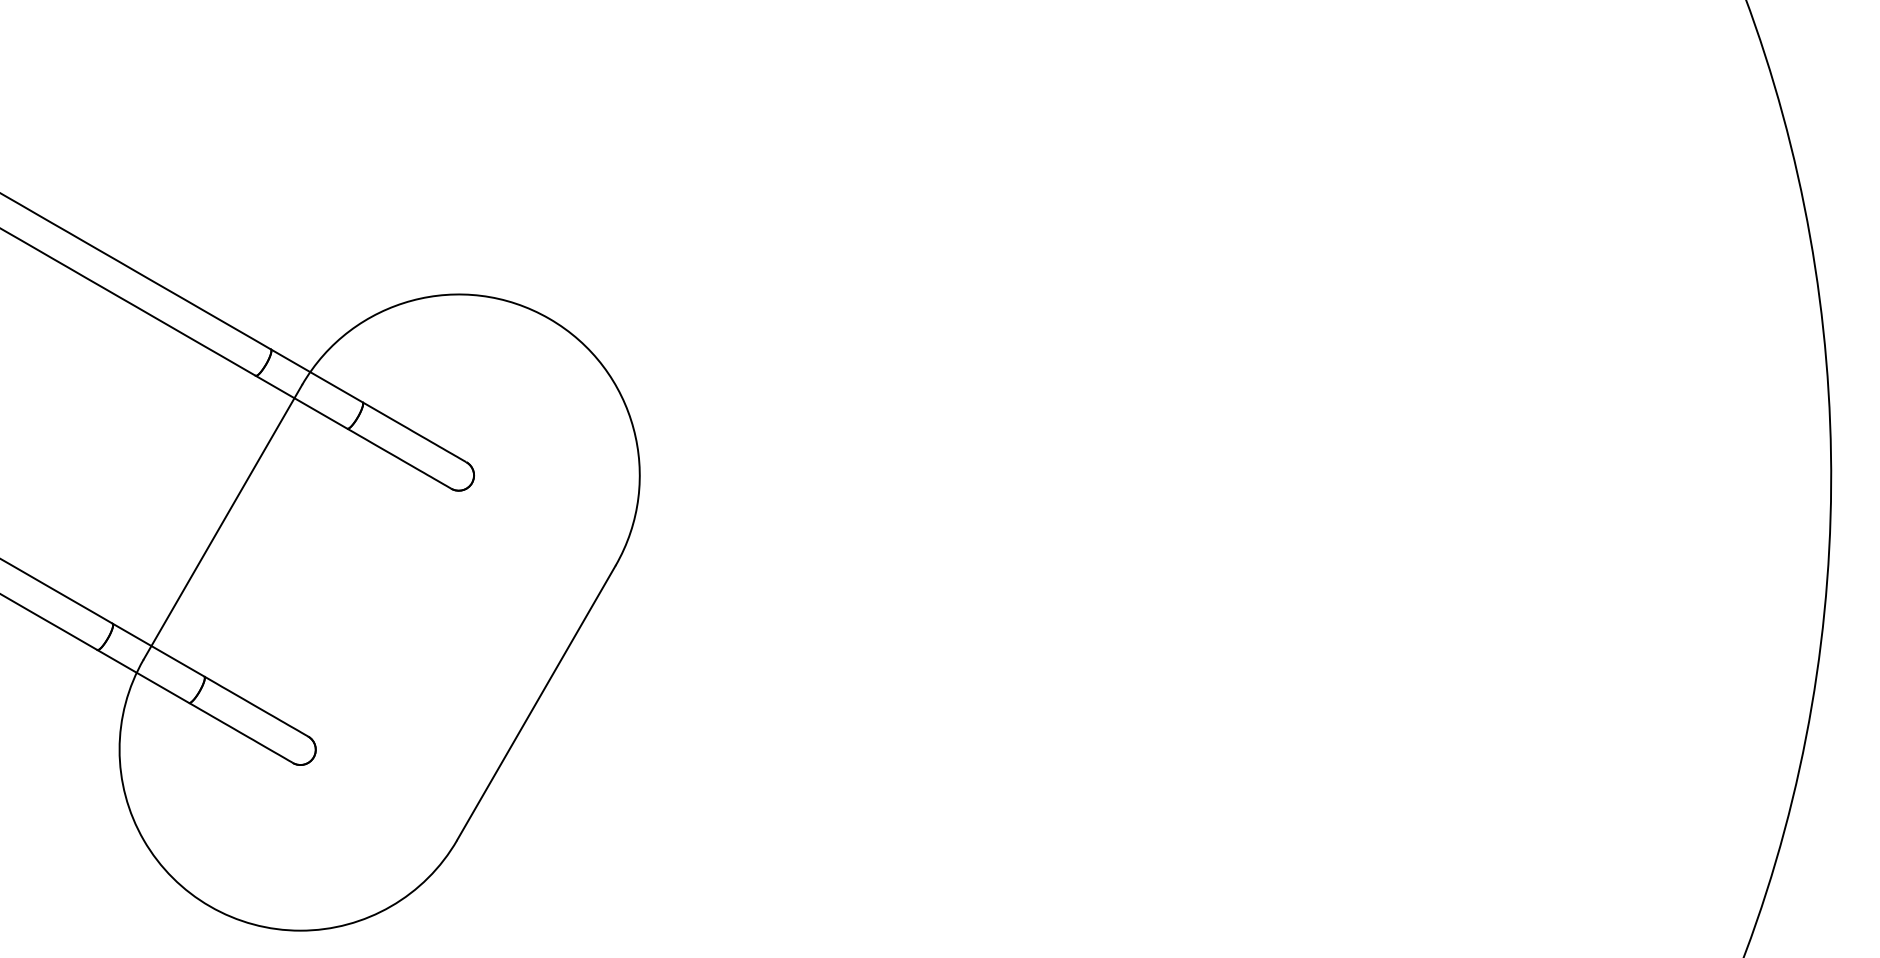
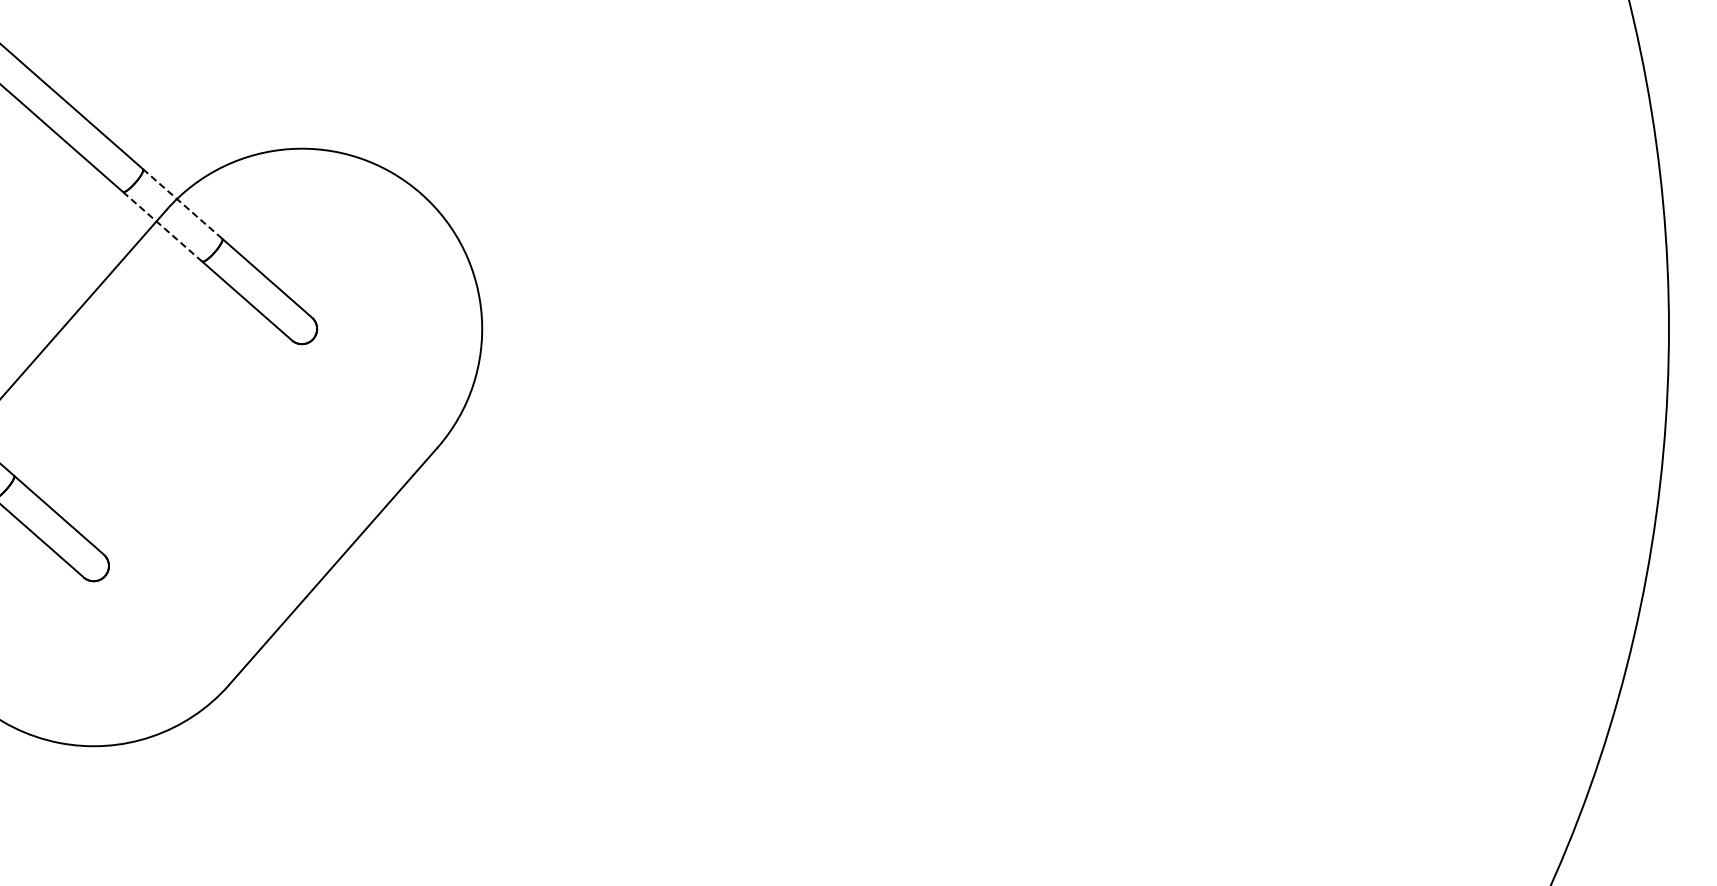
line: (316, 375) -> (182, 203), solid -> dashed
line: (301, 402) -> (162, 226), solid -> dashed

